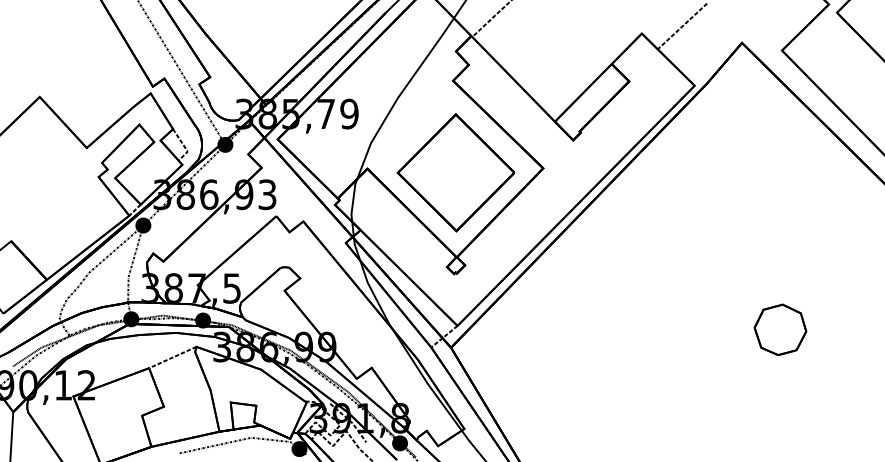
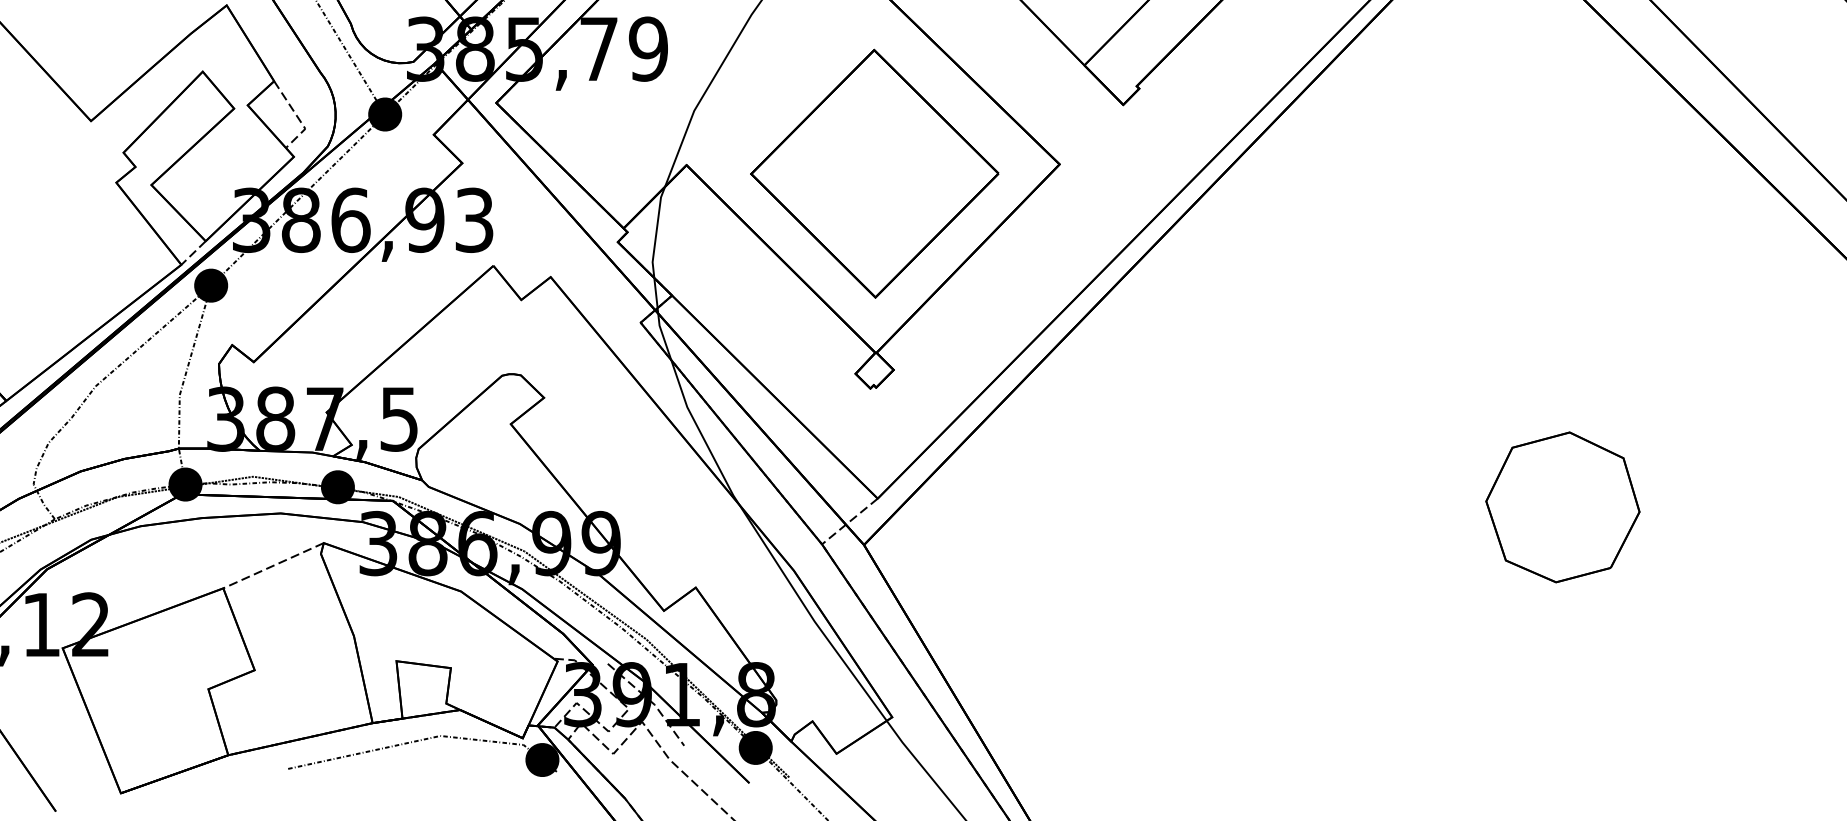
part: (780, 329) -> (1562, 506), size x1.4

